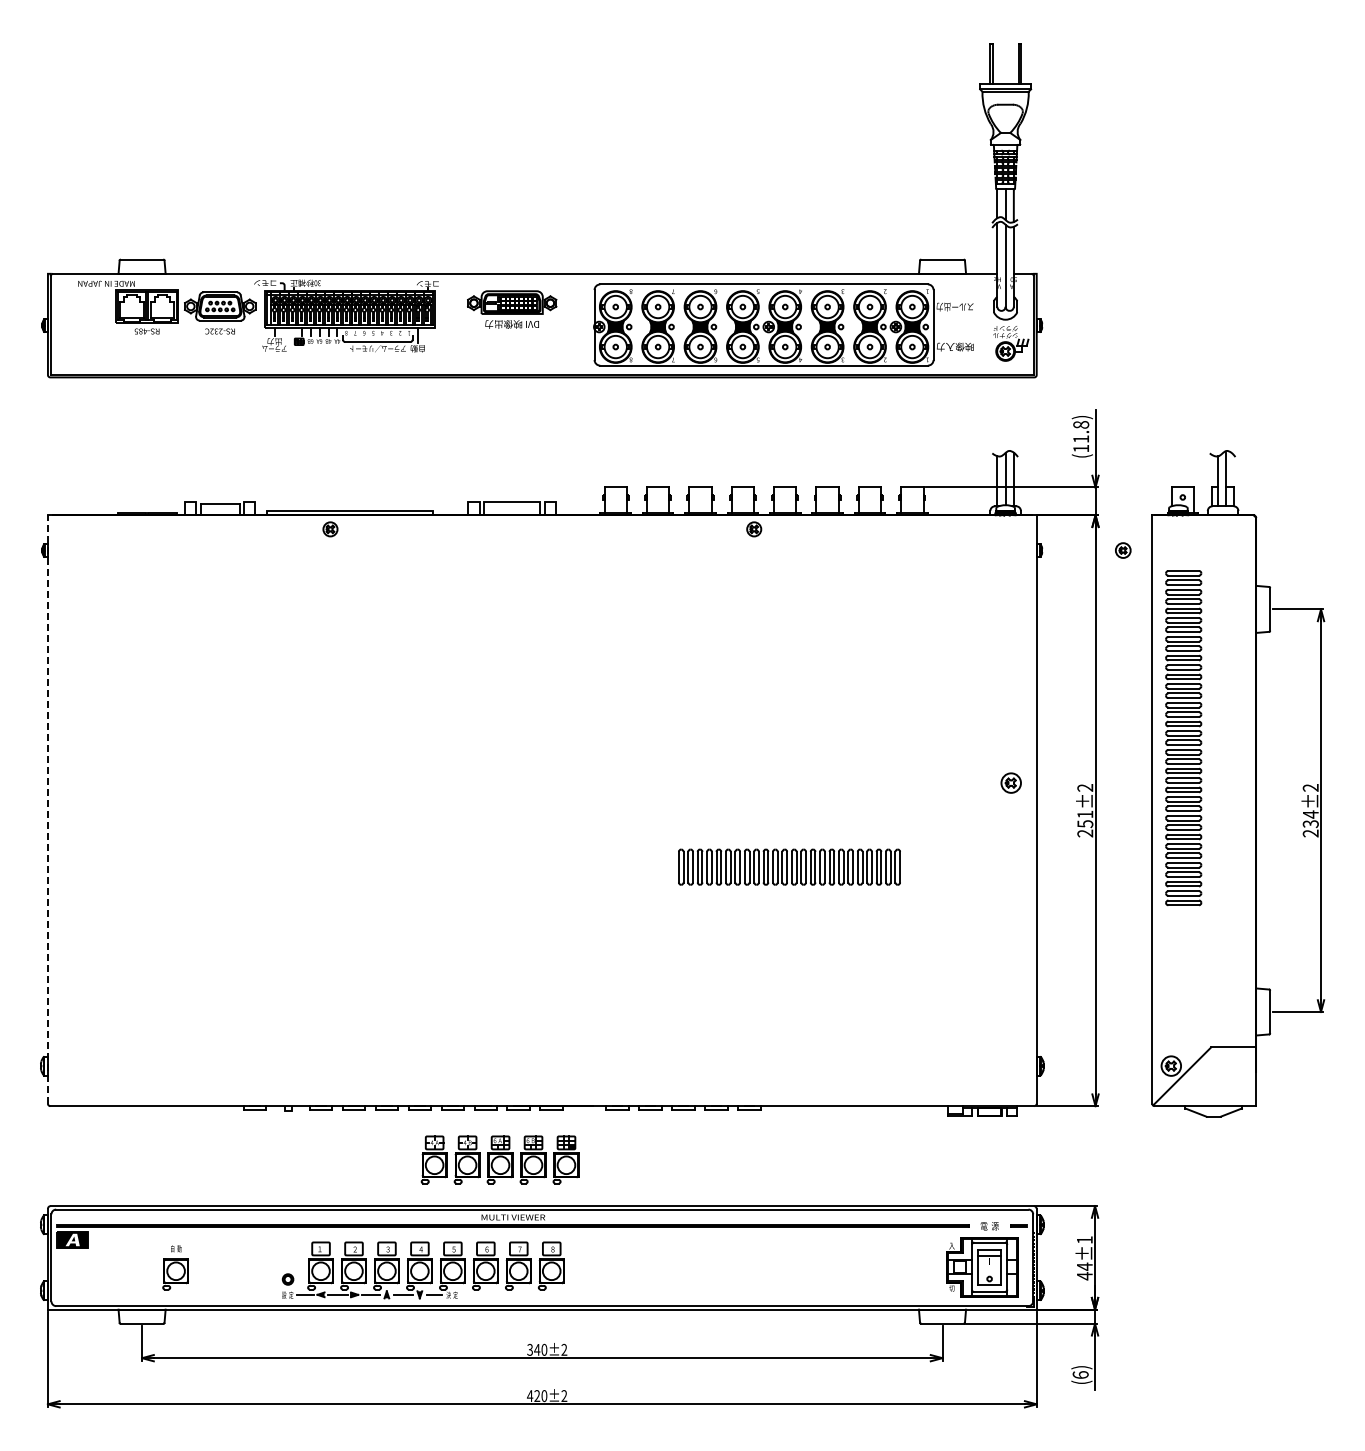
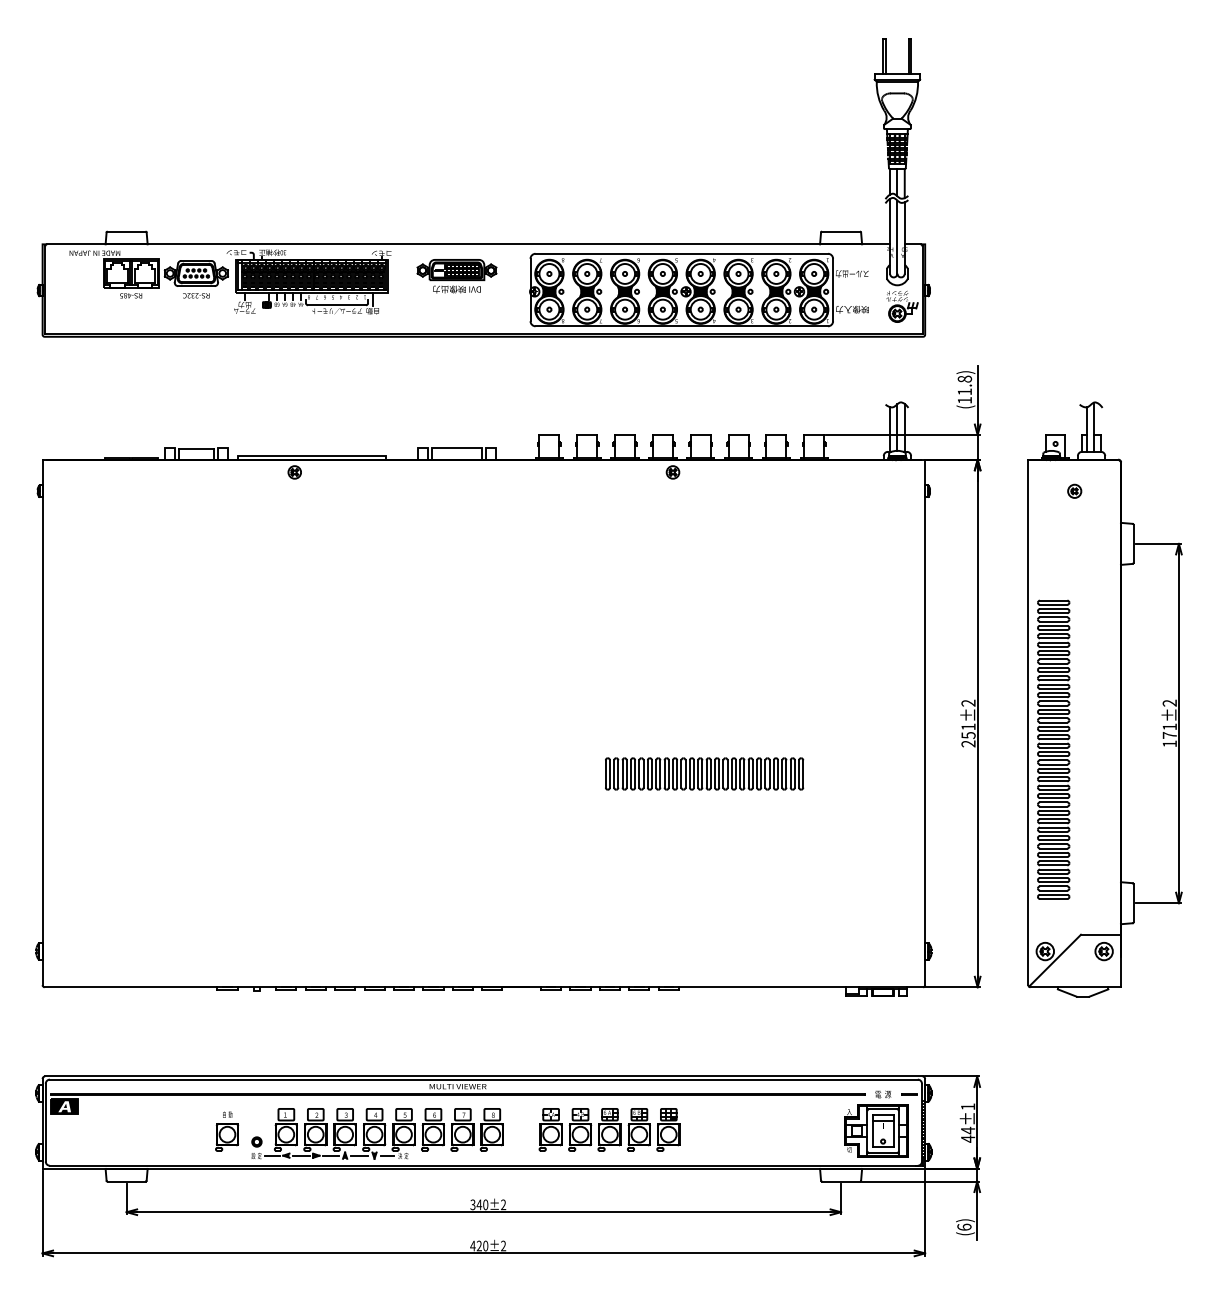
part: (1123, 550) -> (1074, 491), moved
part: (1183, 738) -> (1053, 750), moved
part: (1010, 782) -> (1103, 950), moved
line: (47, 809) -> (42, 722), dashed -> solid
text: (1310, 823) -> (1169, 734), 234±2 -> 171±2
part: (499, 1159) -> (609, 1129), moved
part: (175, 1267) -> (226, 1131), moved

